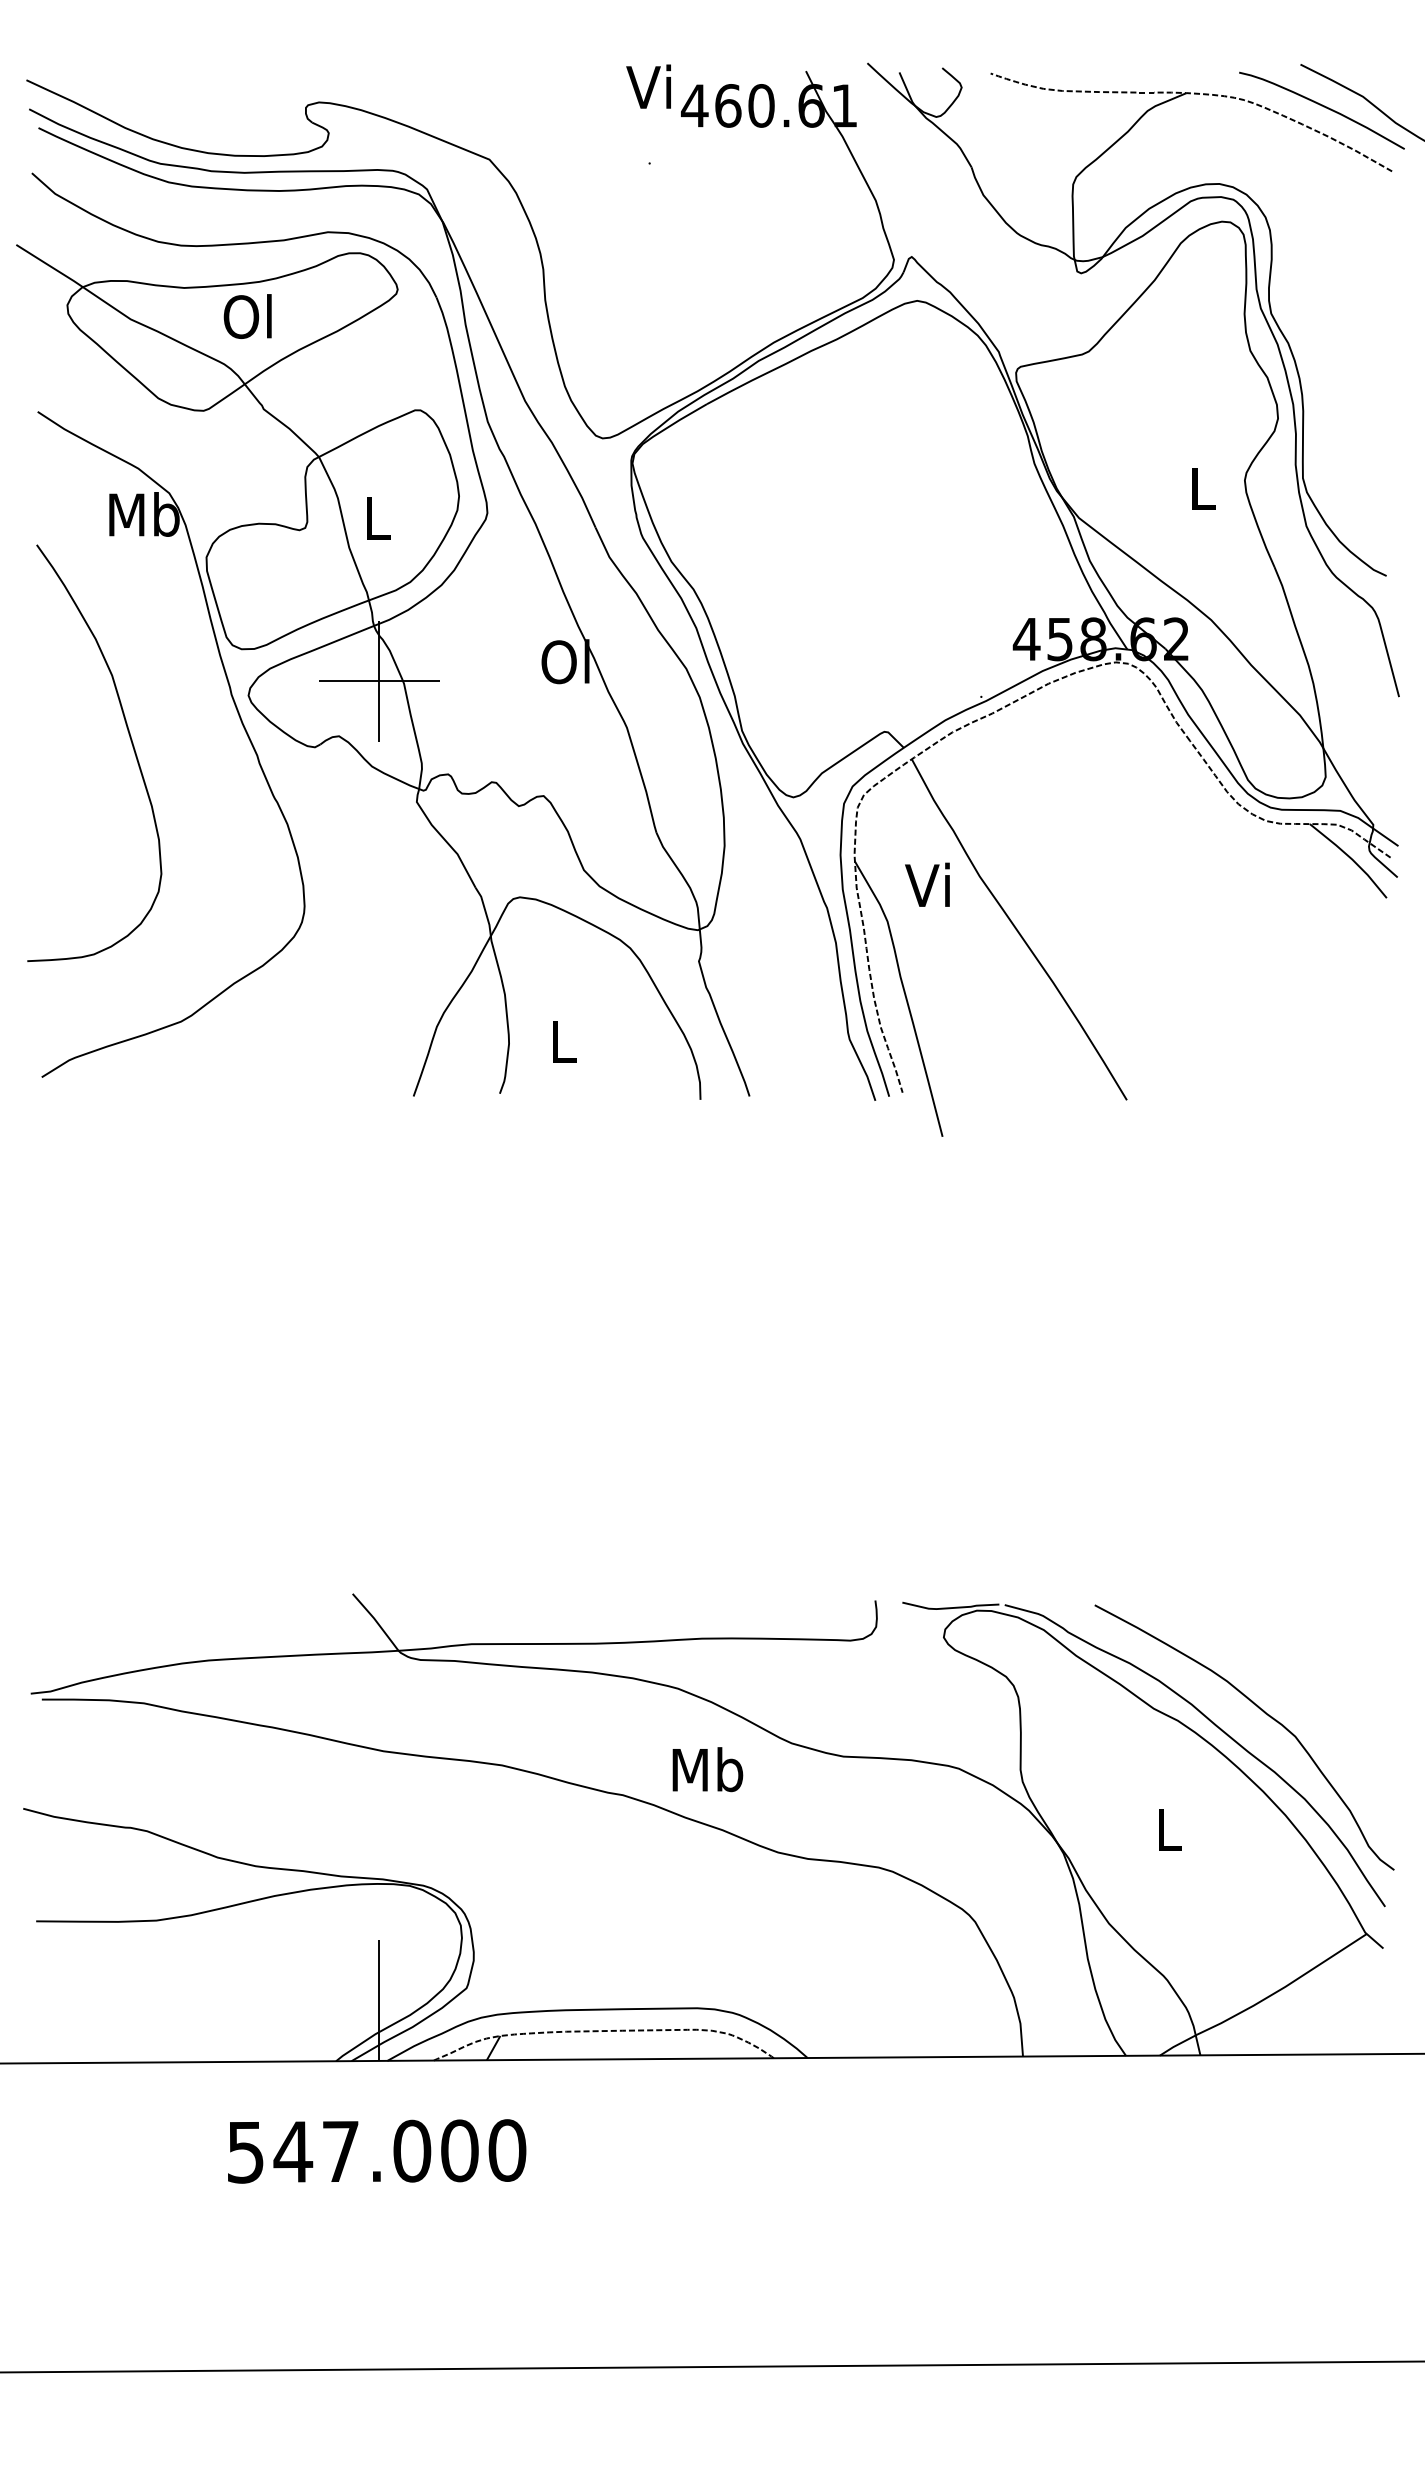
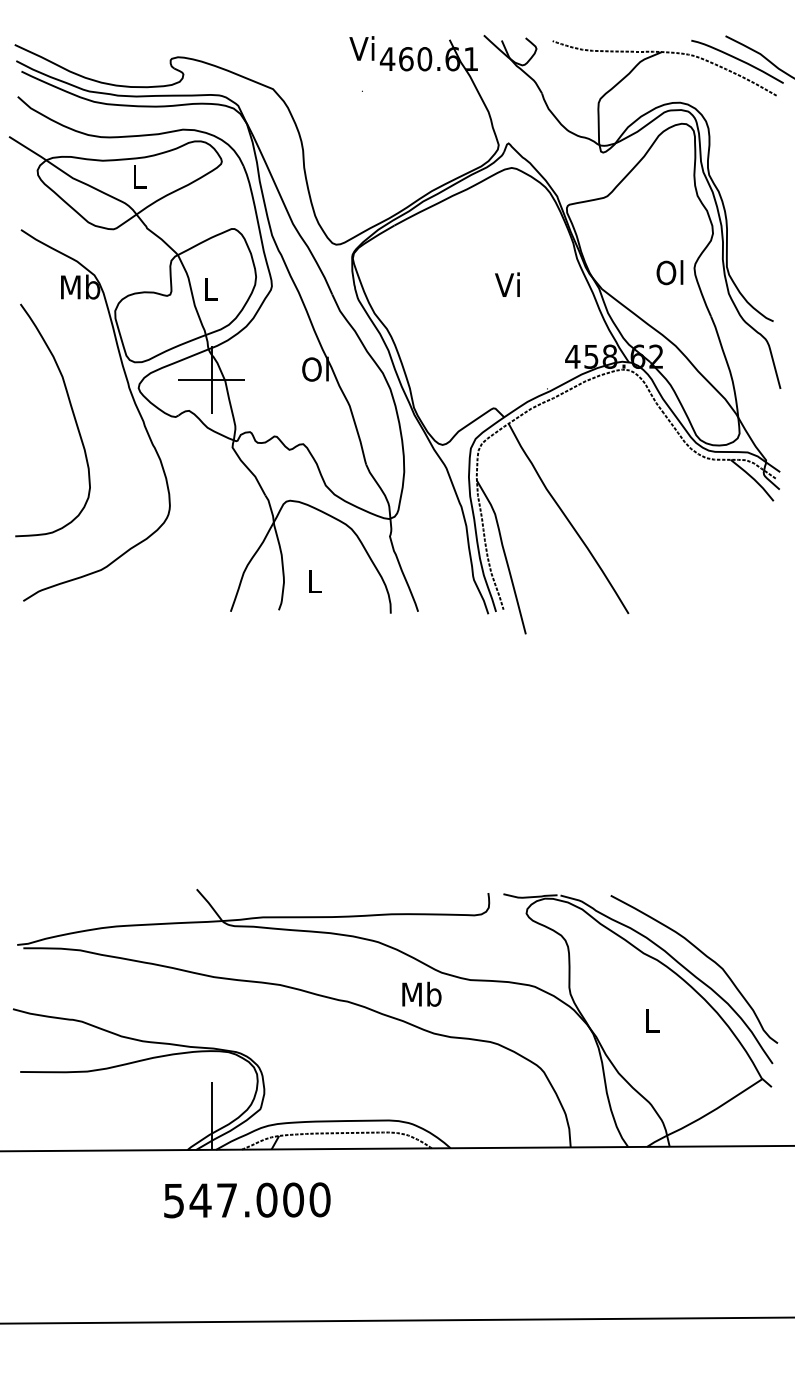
text: (248, 316) -> (138, 176), Ol -> L
text: (1200, 488) -> (669, 272), L -> Ol
text: (927, 884) -> (507, 284), moved
text: (707, 1768) -> (421, 993), moved
text: (377, 2151) -> (247, 1200), moved

